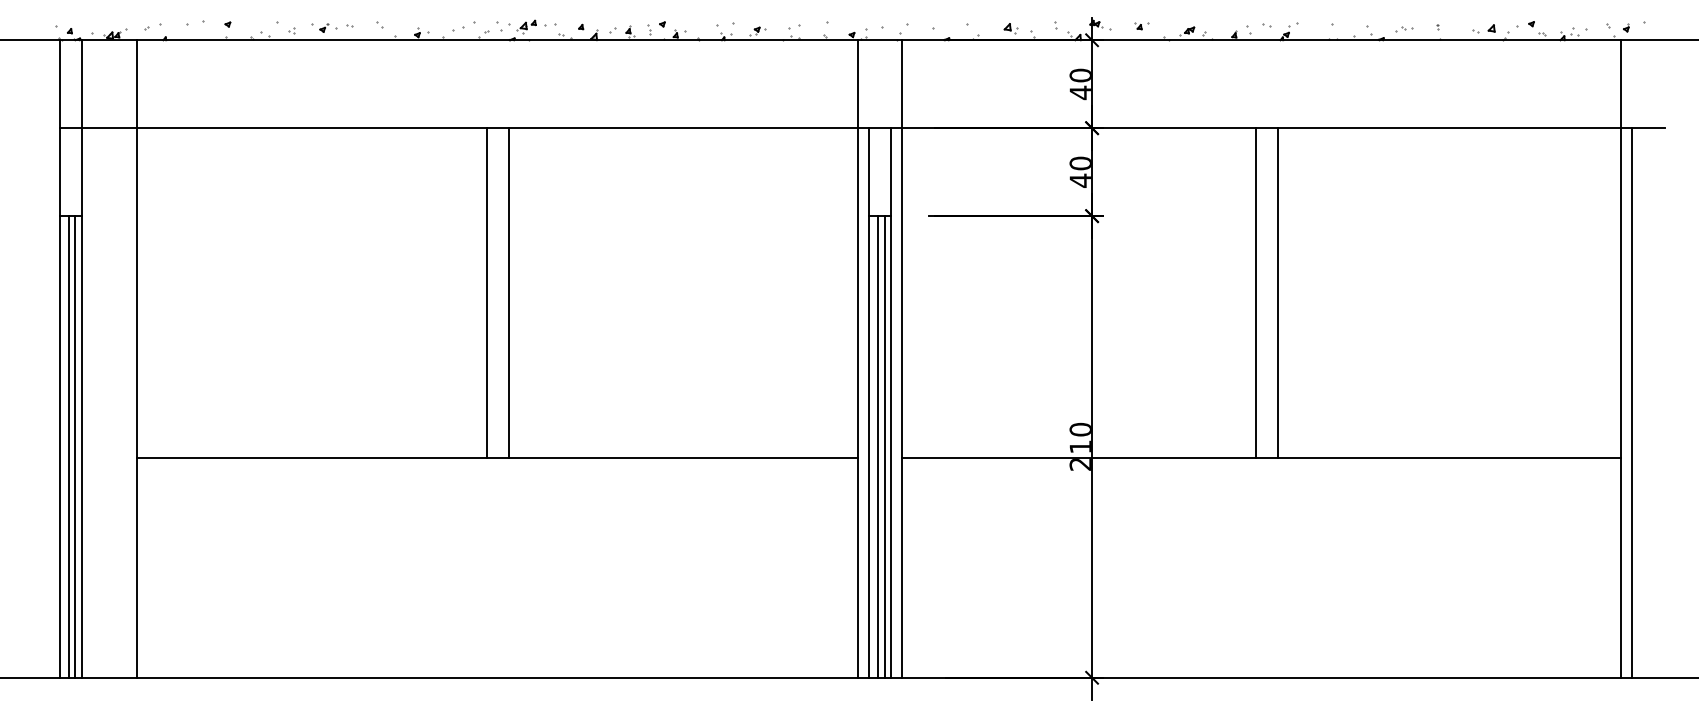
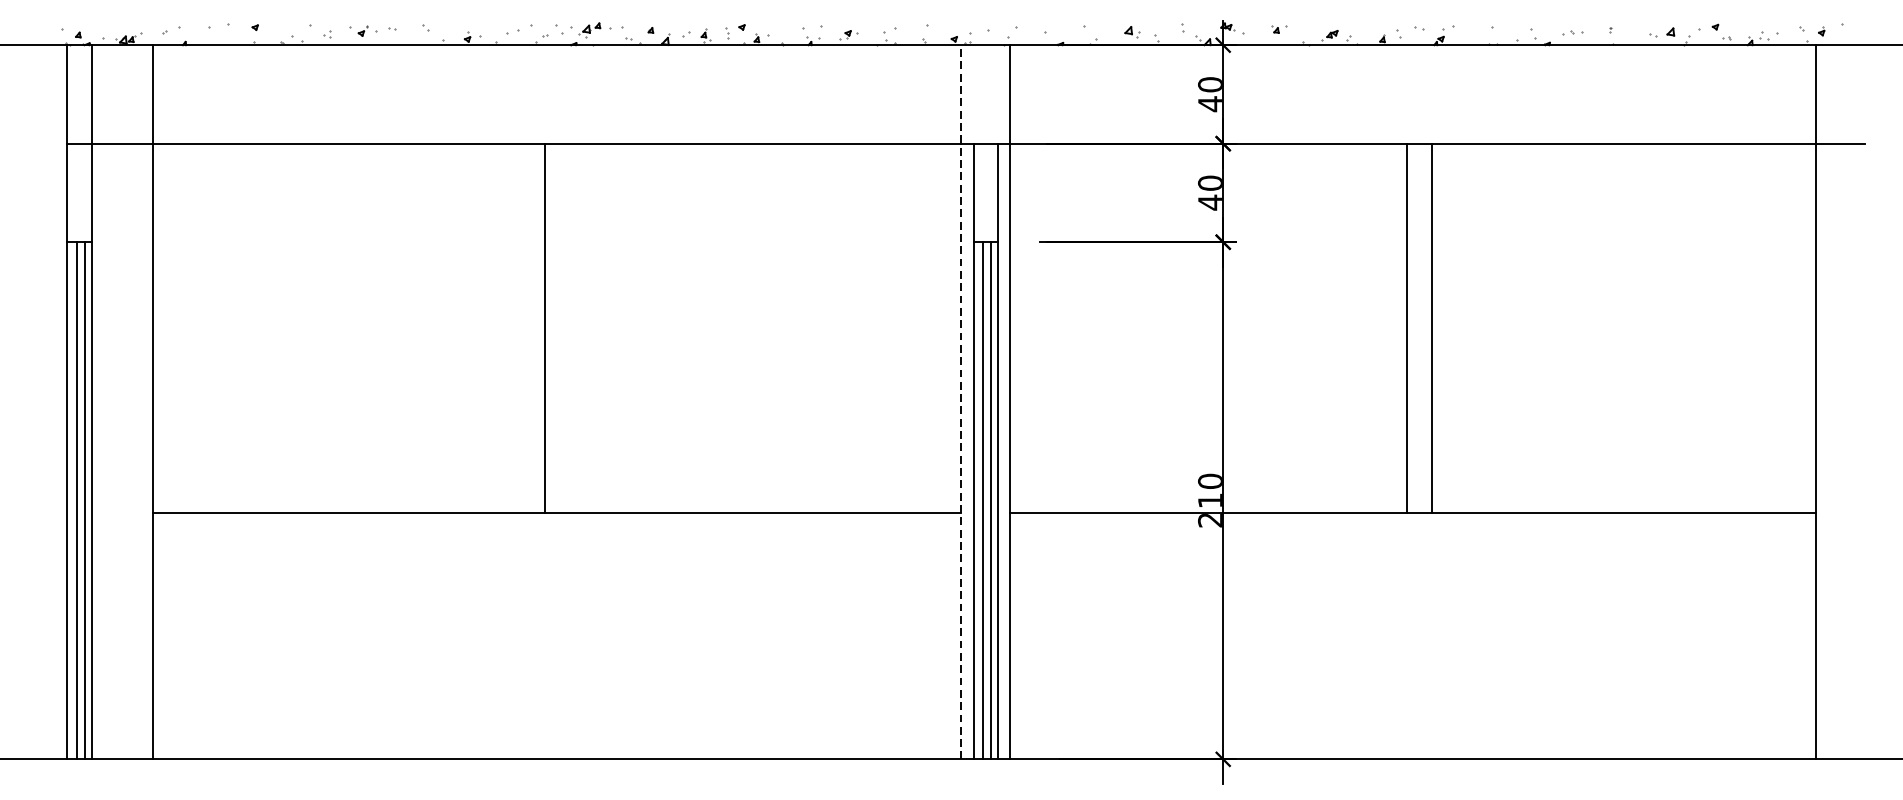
line: (508, 292) -> (569, 327), removed
line: (858, 359) -> (961, 402), solid -> dashed
line: (1632, 402) -> (1828, 450), removed

